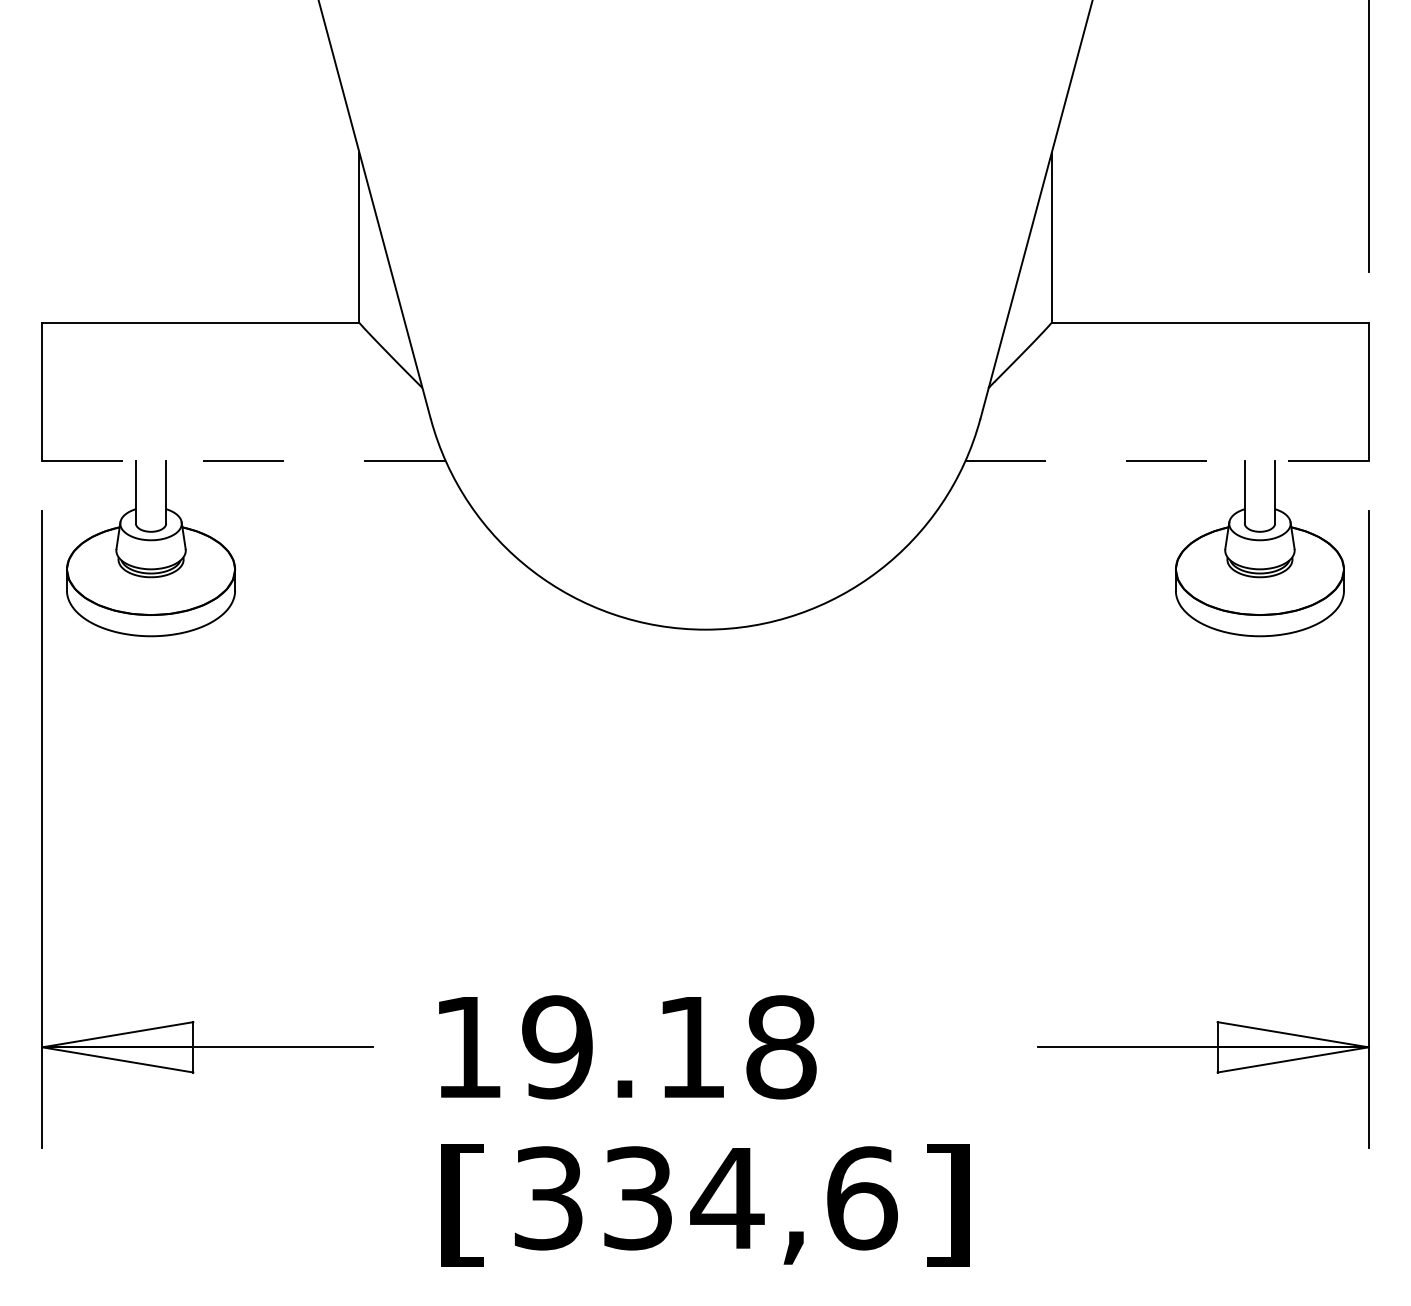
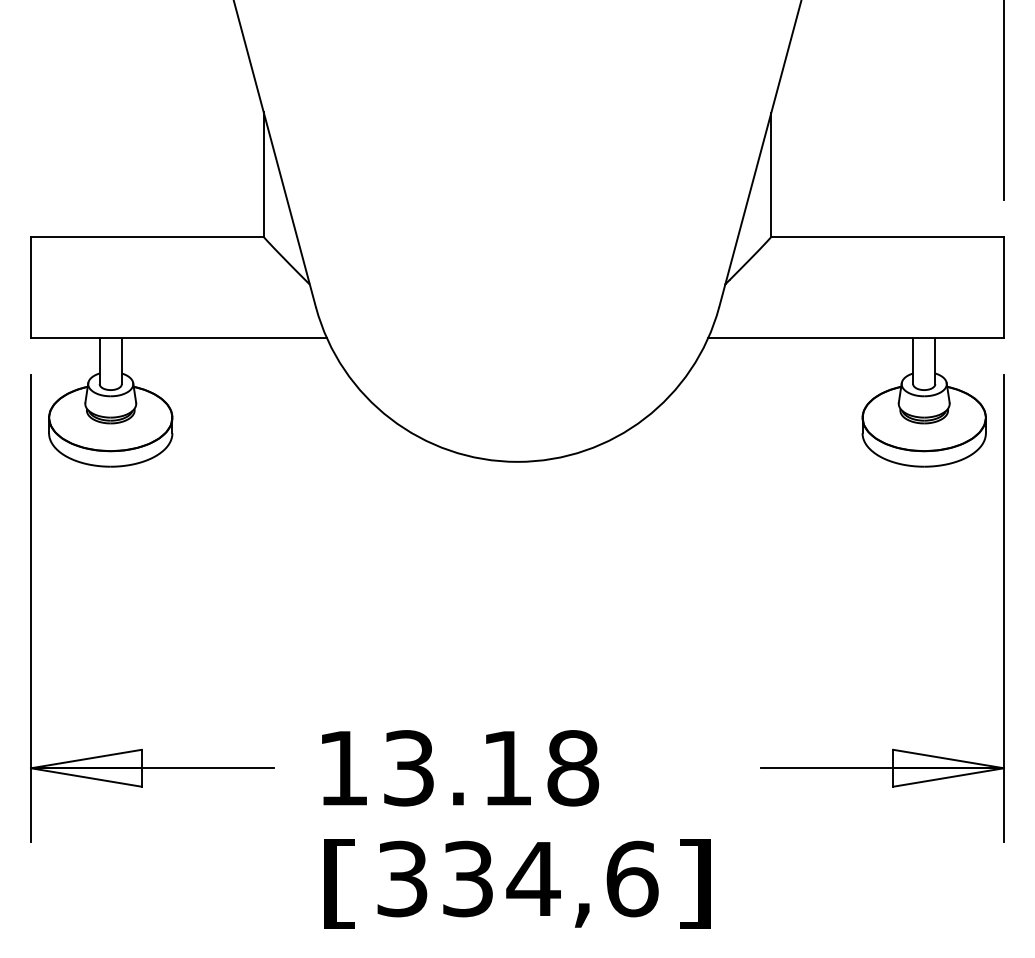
line: (244, 461) -> (179, 338), dashed -> solid
line: (1167, 461) -> (856, 338), dashed -> solid
text: (557, 1047) -> (408, 768), 19.18 -> 13.18

